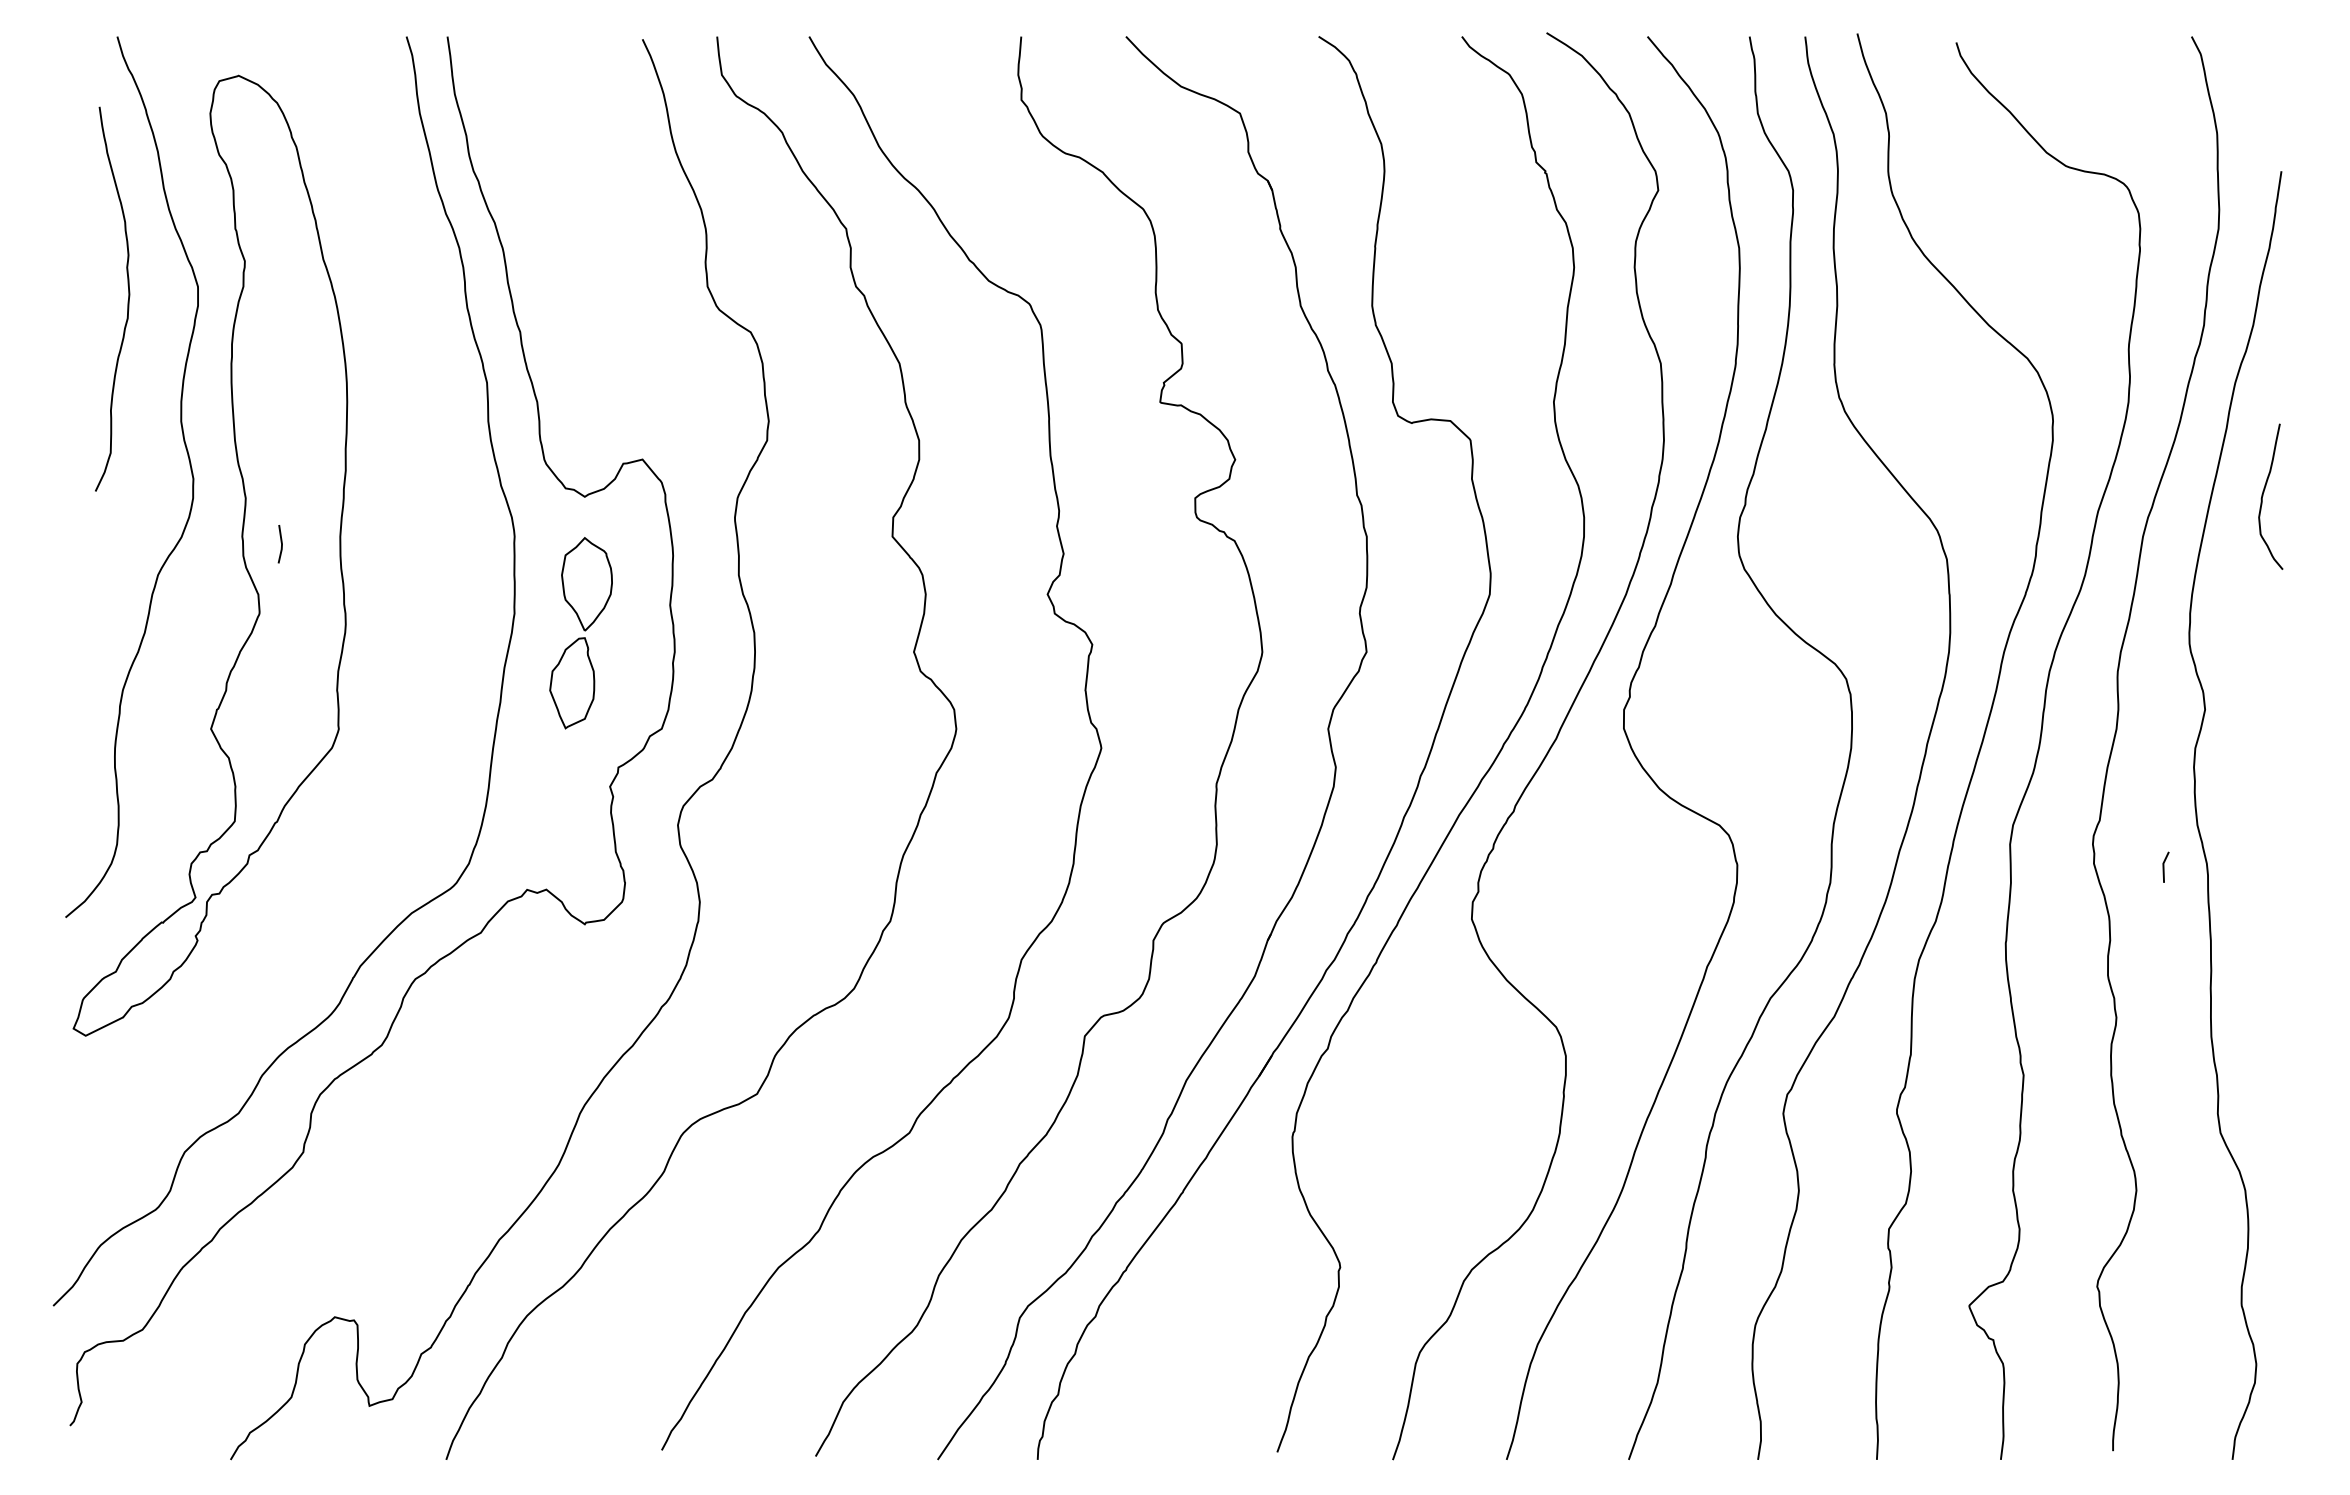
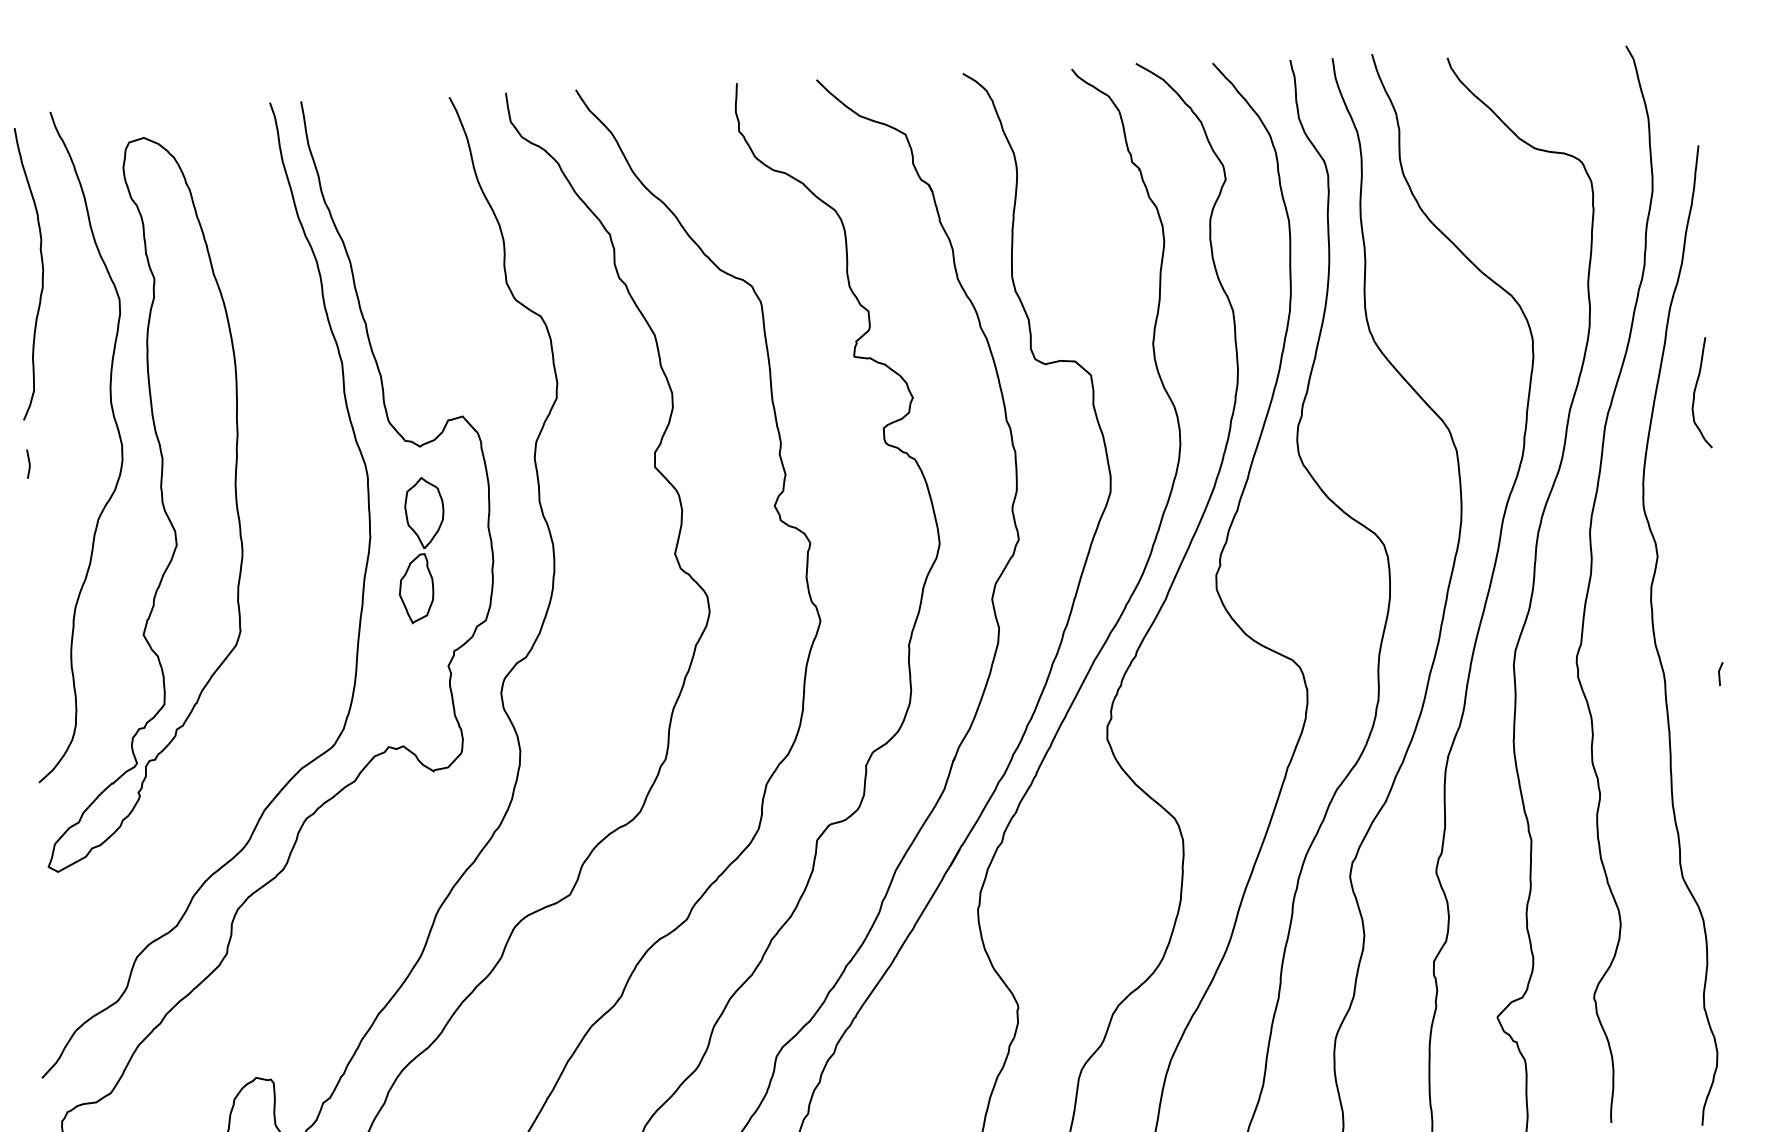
curve: (127, 300) -> (41, 274), moved
line: (281, 544) -> (29, 464), moved
line: (2164, 866) -> (1719, 673), moved

